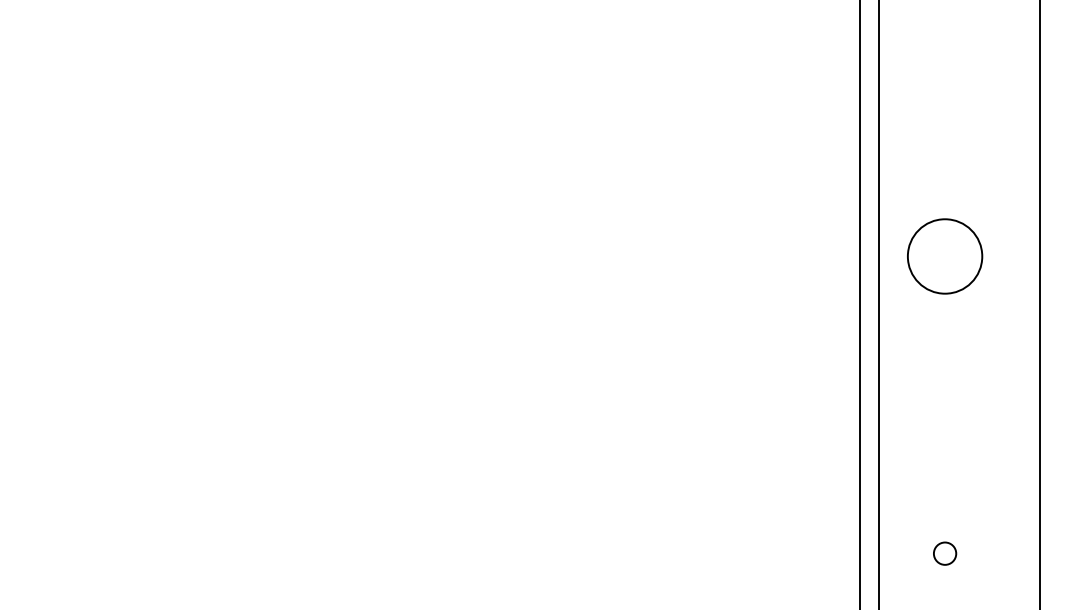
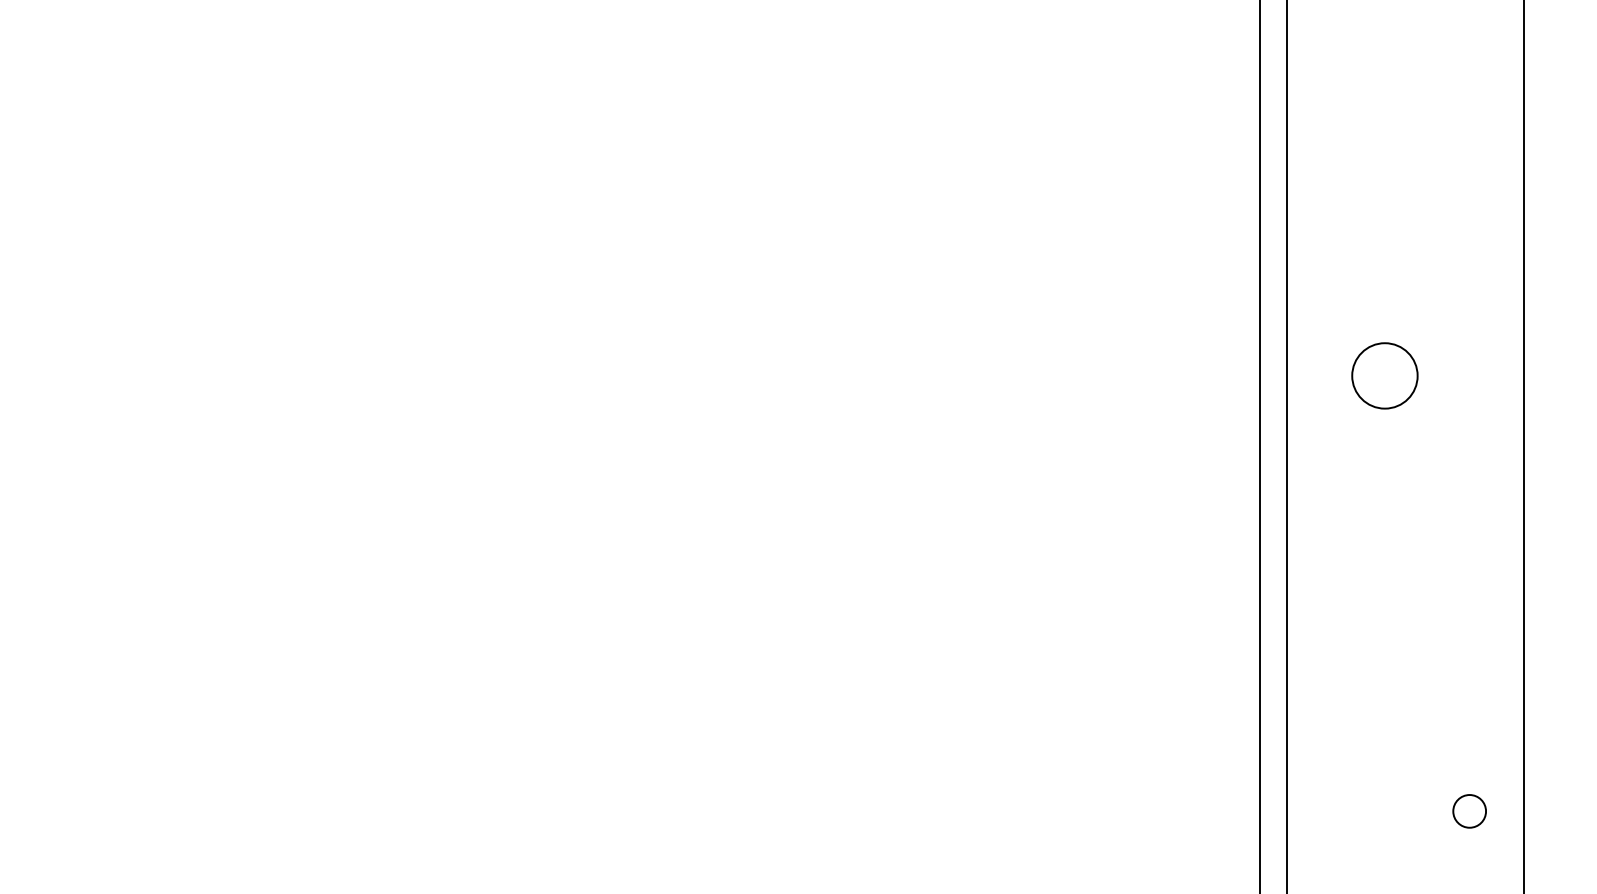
circle: (945, 256) -> (1385, 375), size x0.6
circle: (945, 553) -> (1470, 811), moved

